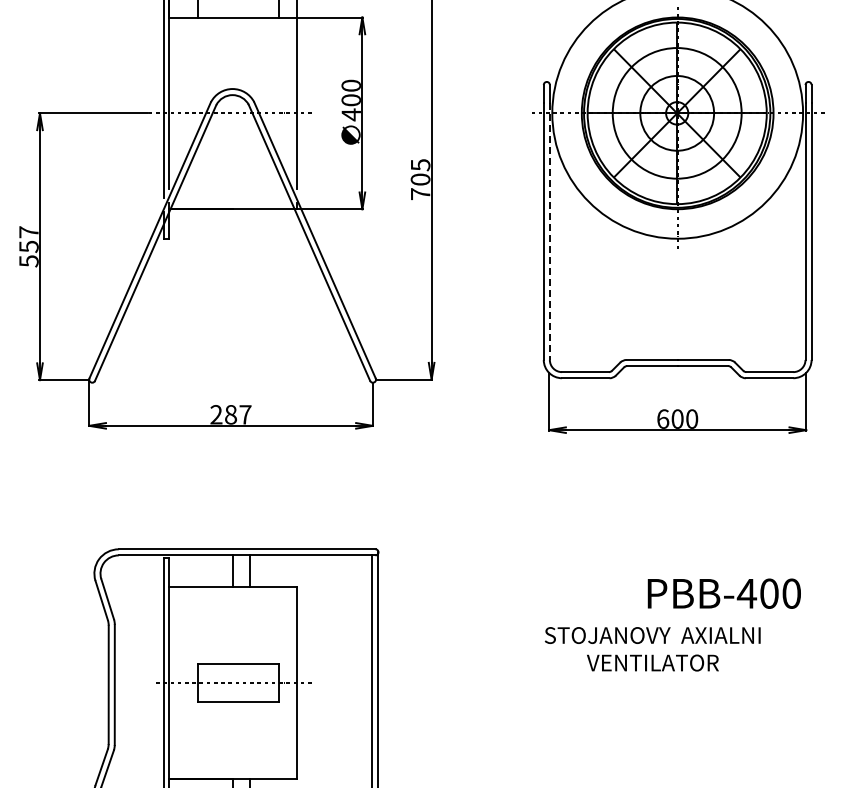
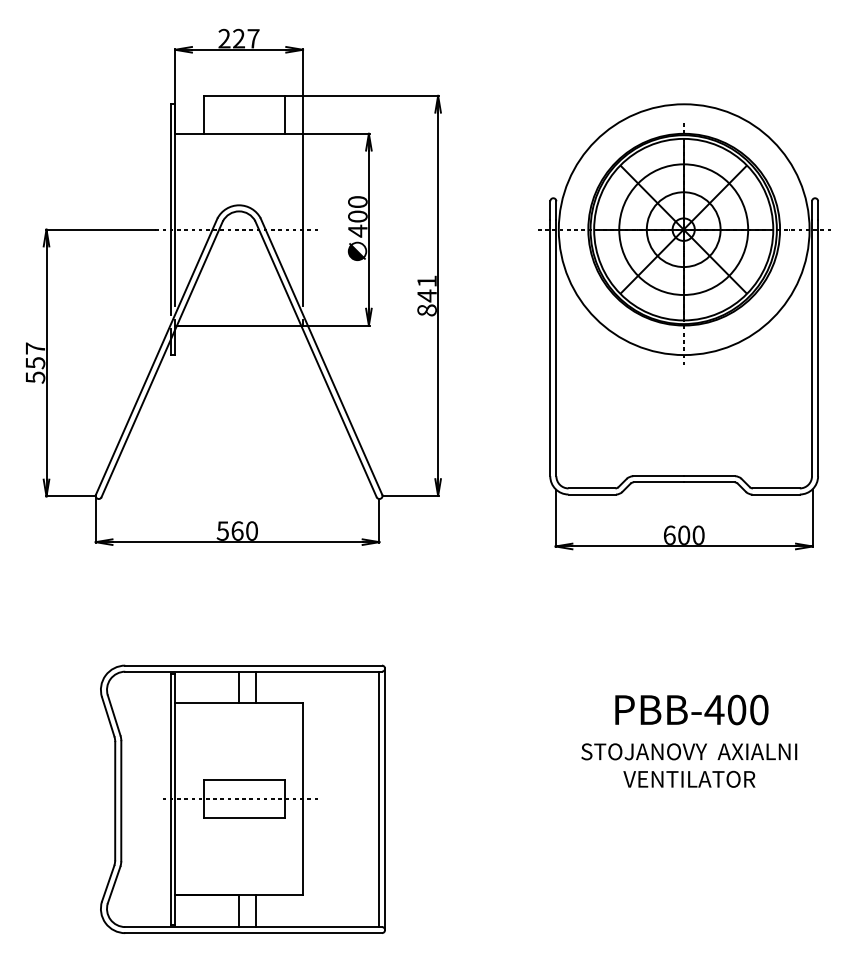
text: (419, 179) -> (426, 295), 705 -> 841
line: (549, 232) -> (556, 348), dashed -> solid
text: (230, 414) -> (237, 530), 287 -> 560
text: (723, 593) -> (691, 709), moved
text: (652, 649) -> (689, 765), moved

